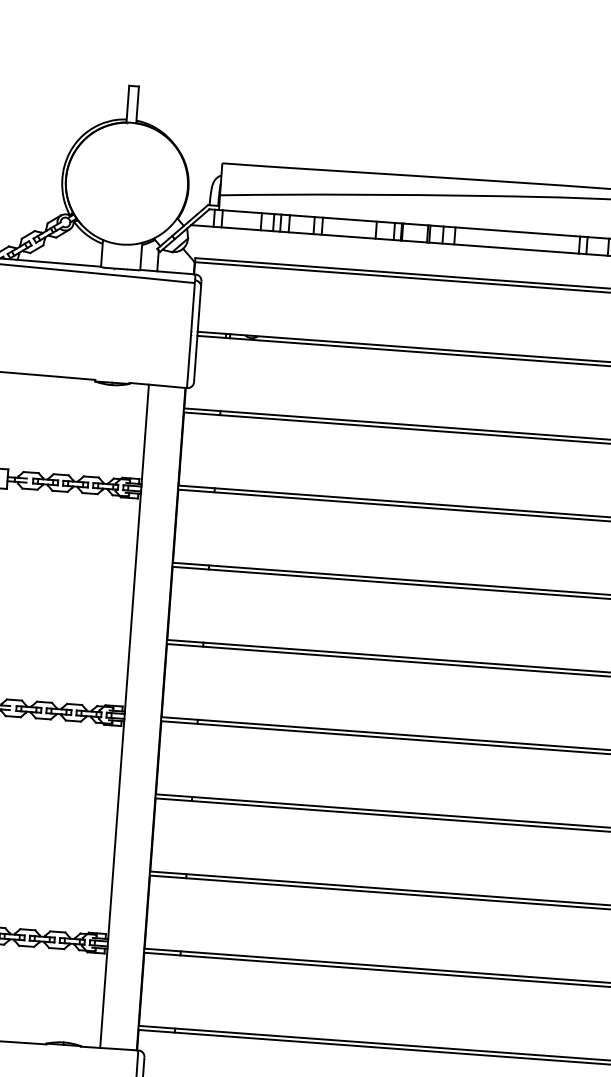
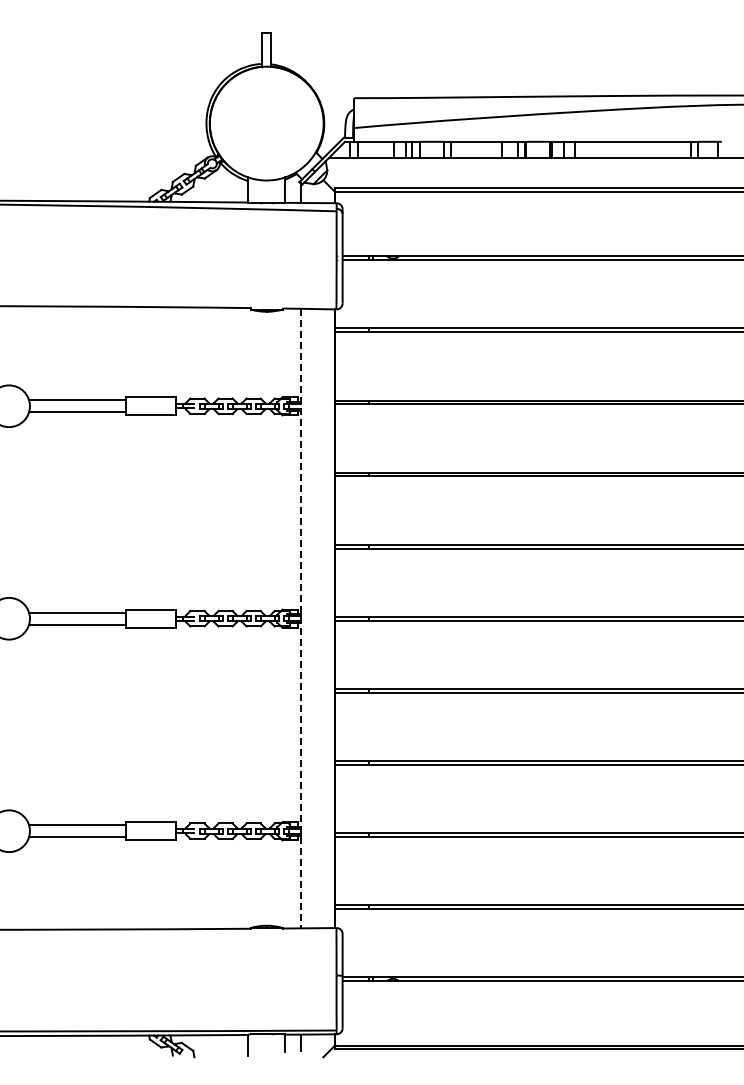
line: (124, 716) -> (300, 618), solid -> dashed

